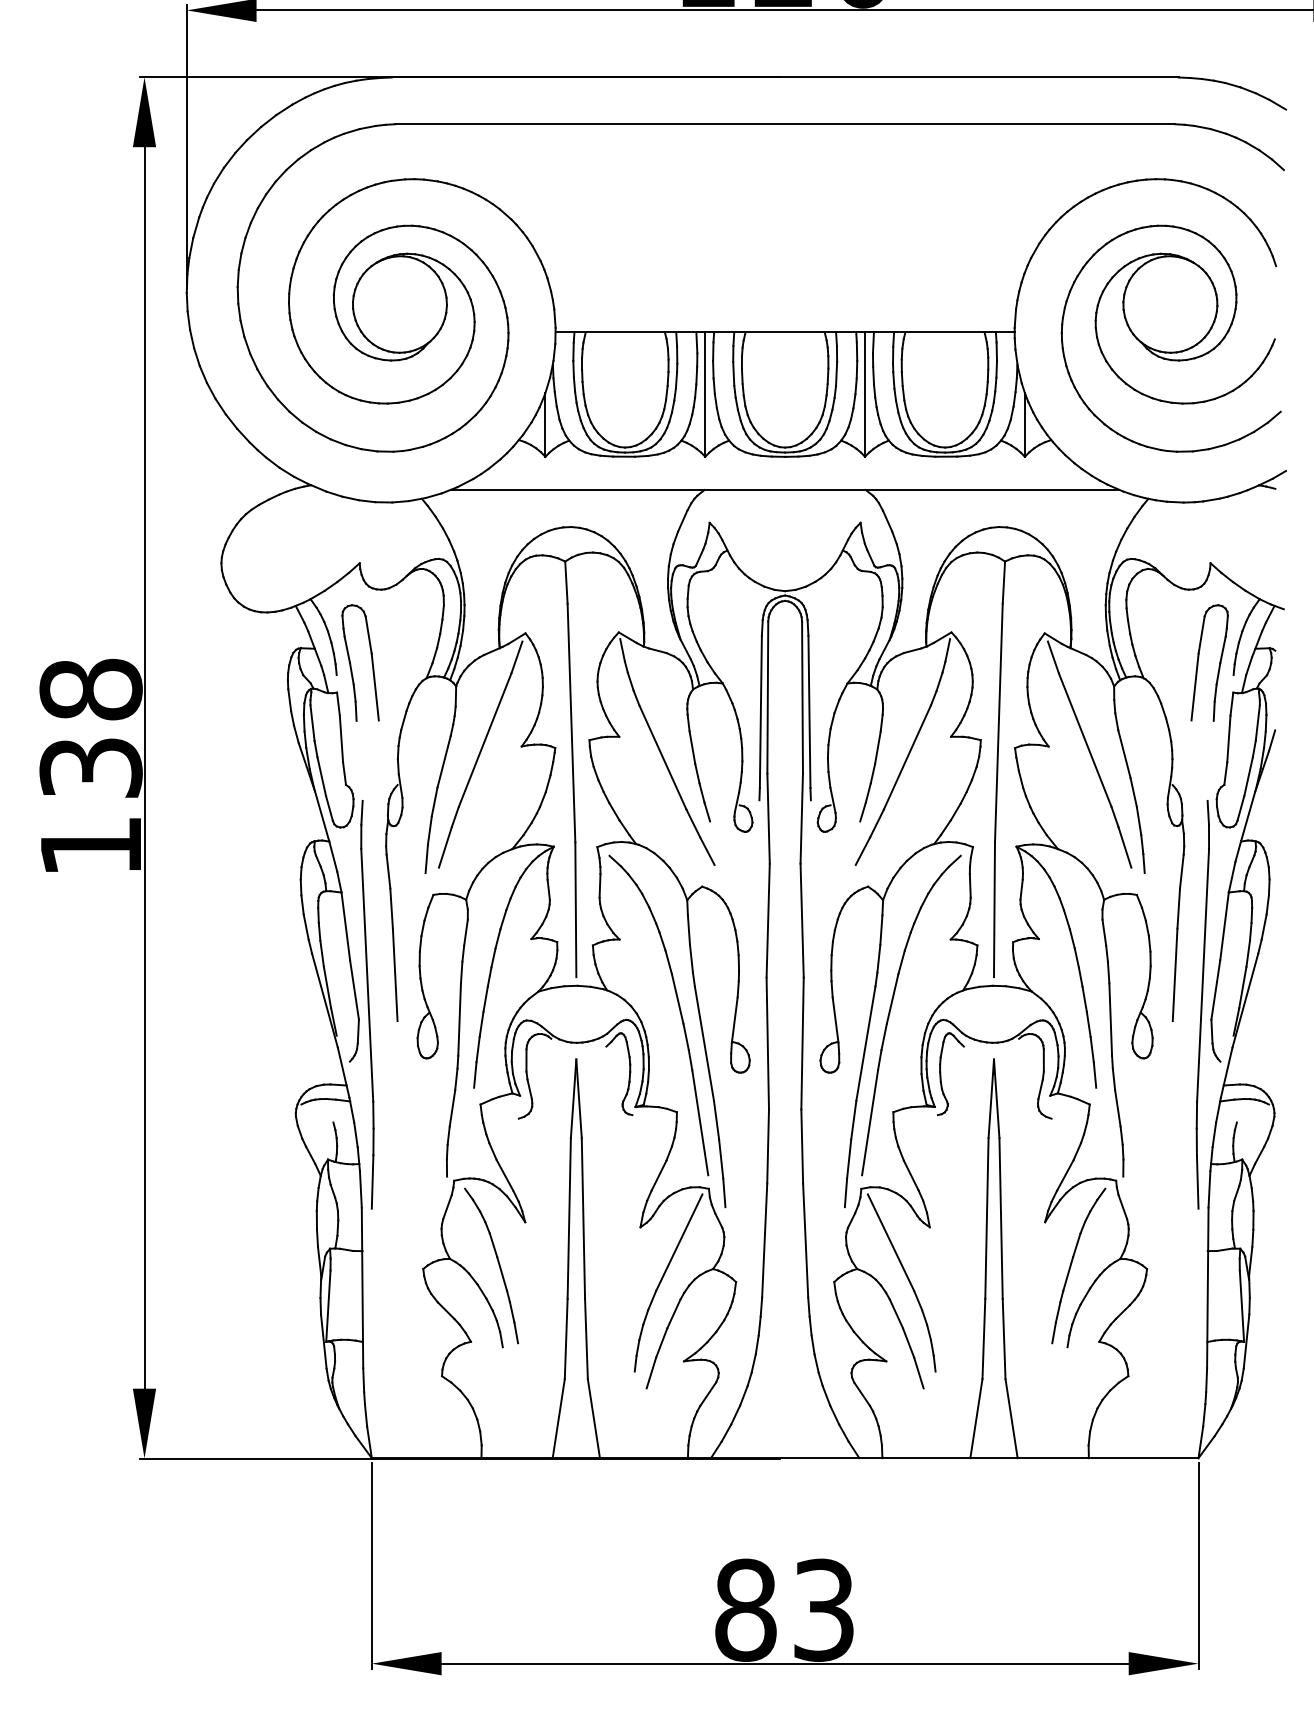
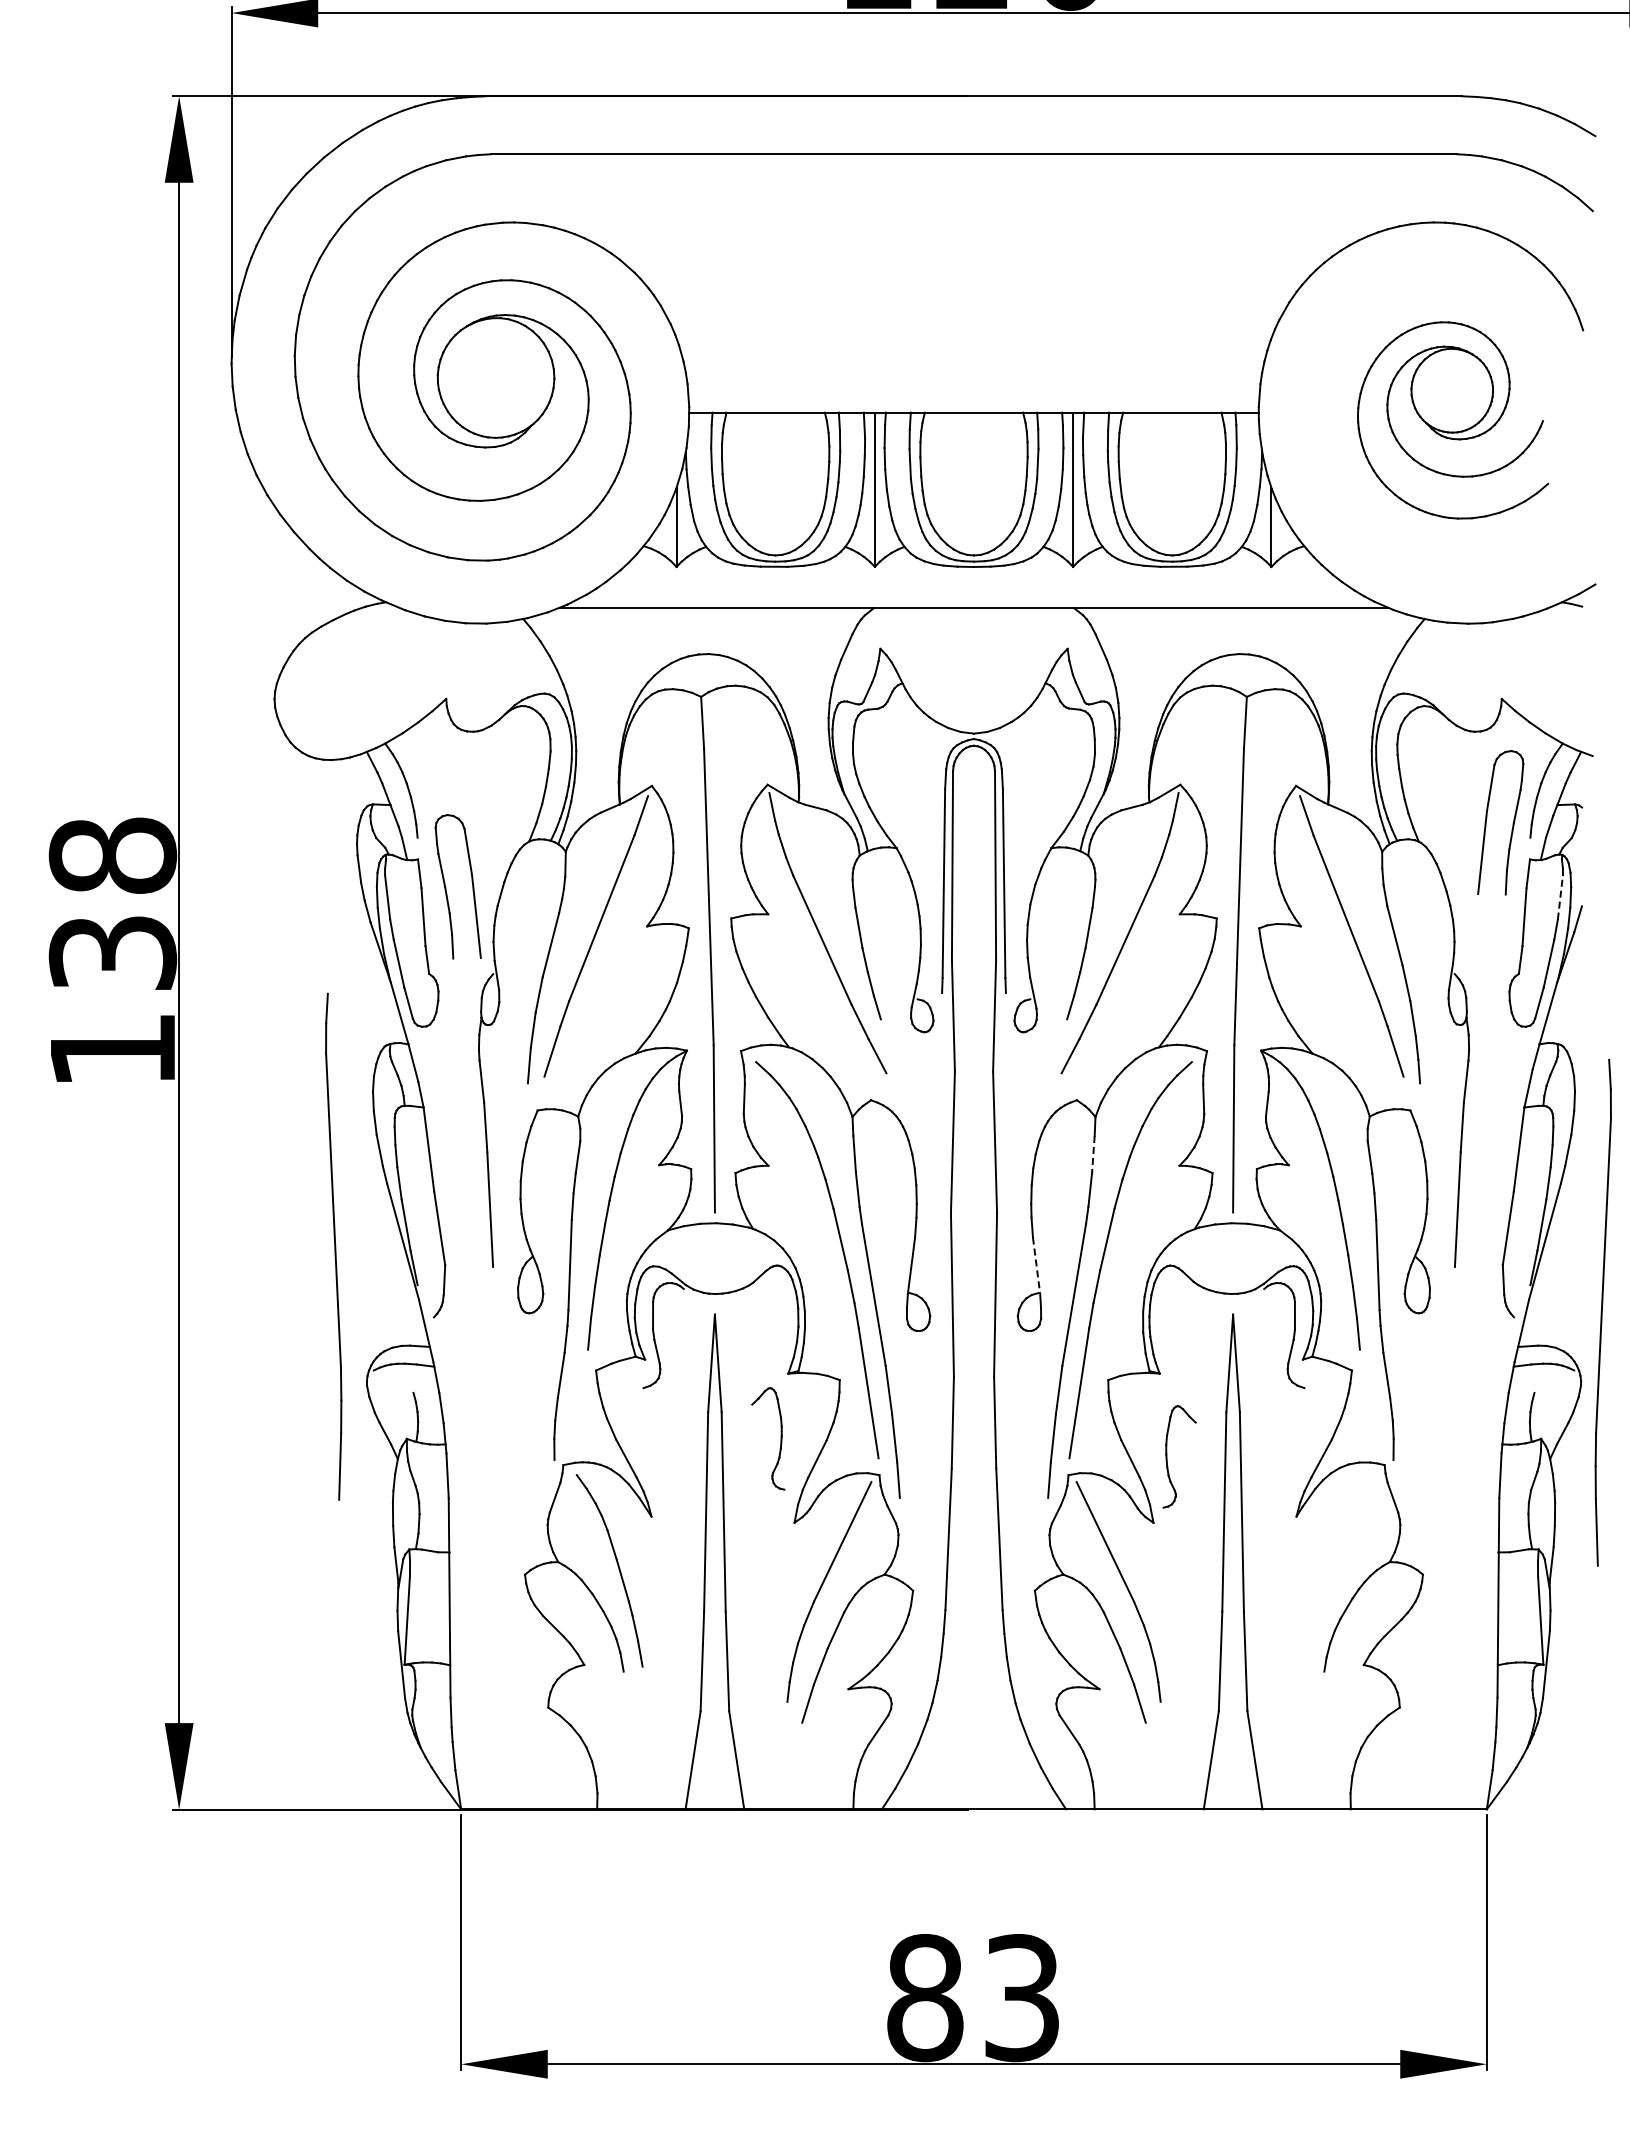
part: (1170, 338) -> (1452, 420), size x0.7
part: (351, 663) -> (446, 887), moved
line: (1257, 722) -> (1560, 896), solid -> dashed
line: (881, 930) -> (1093, 1154), solid -> dashed
part: (367, 1004) -> (333, 1246), moved
part: (1202, 1004) -> (1602, 1312), moved
line: (835, 1020) -> (1036, 1266), solid -> dashed
part: (629, 1073) -> (780, 1438), moved
part: (941, 1073) -> (1167, 1456), moved
part: (1072, 1262) -> (1330, 1566), removed

